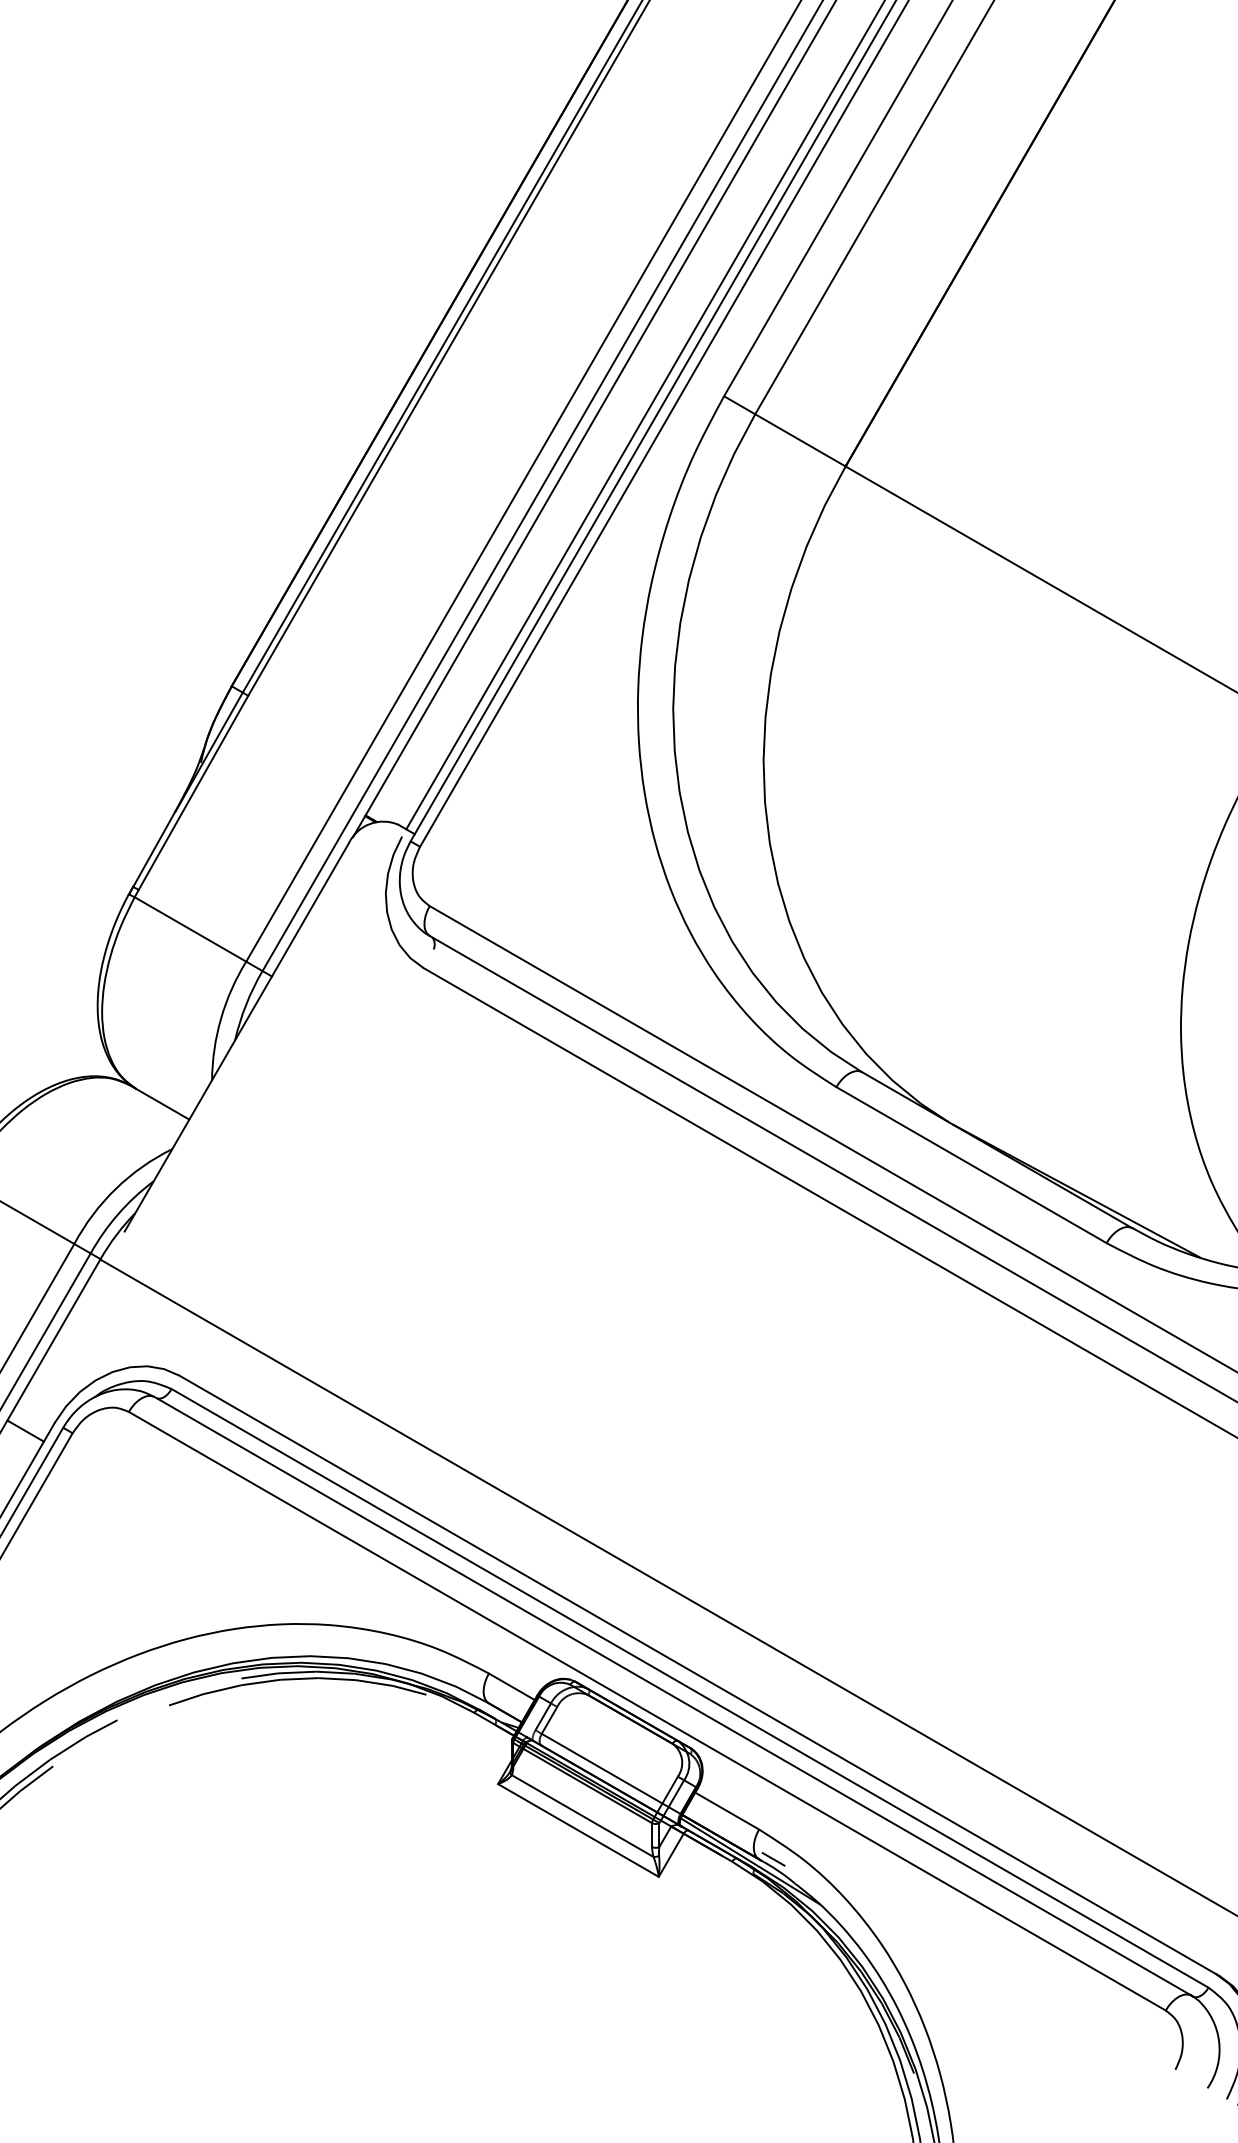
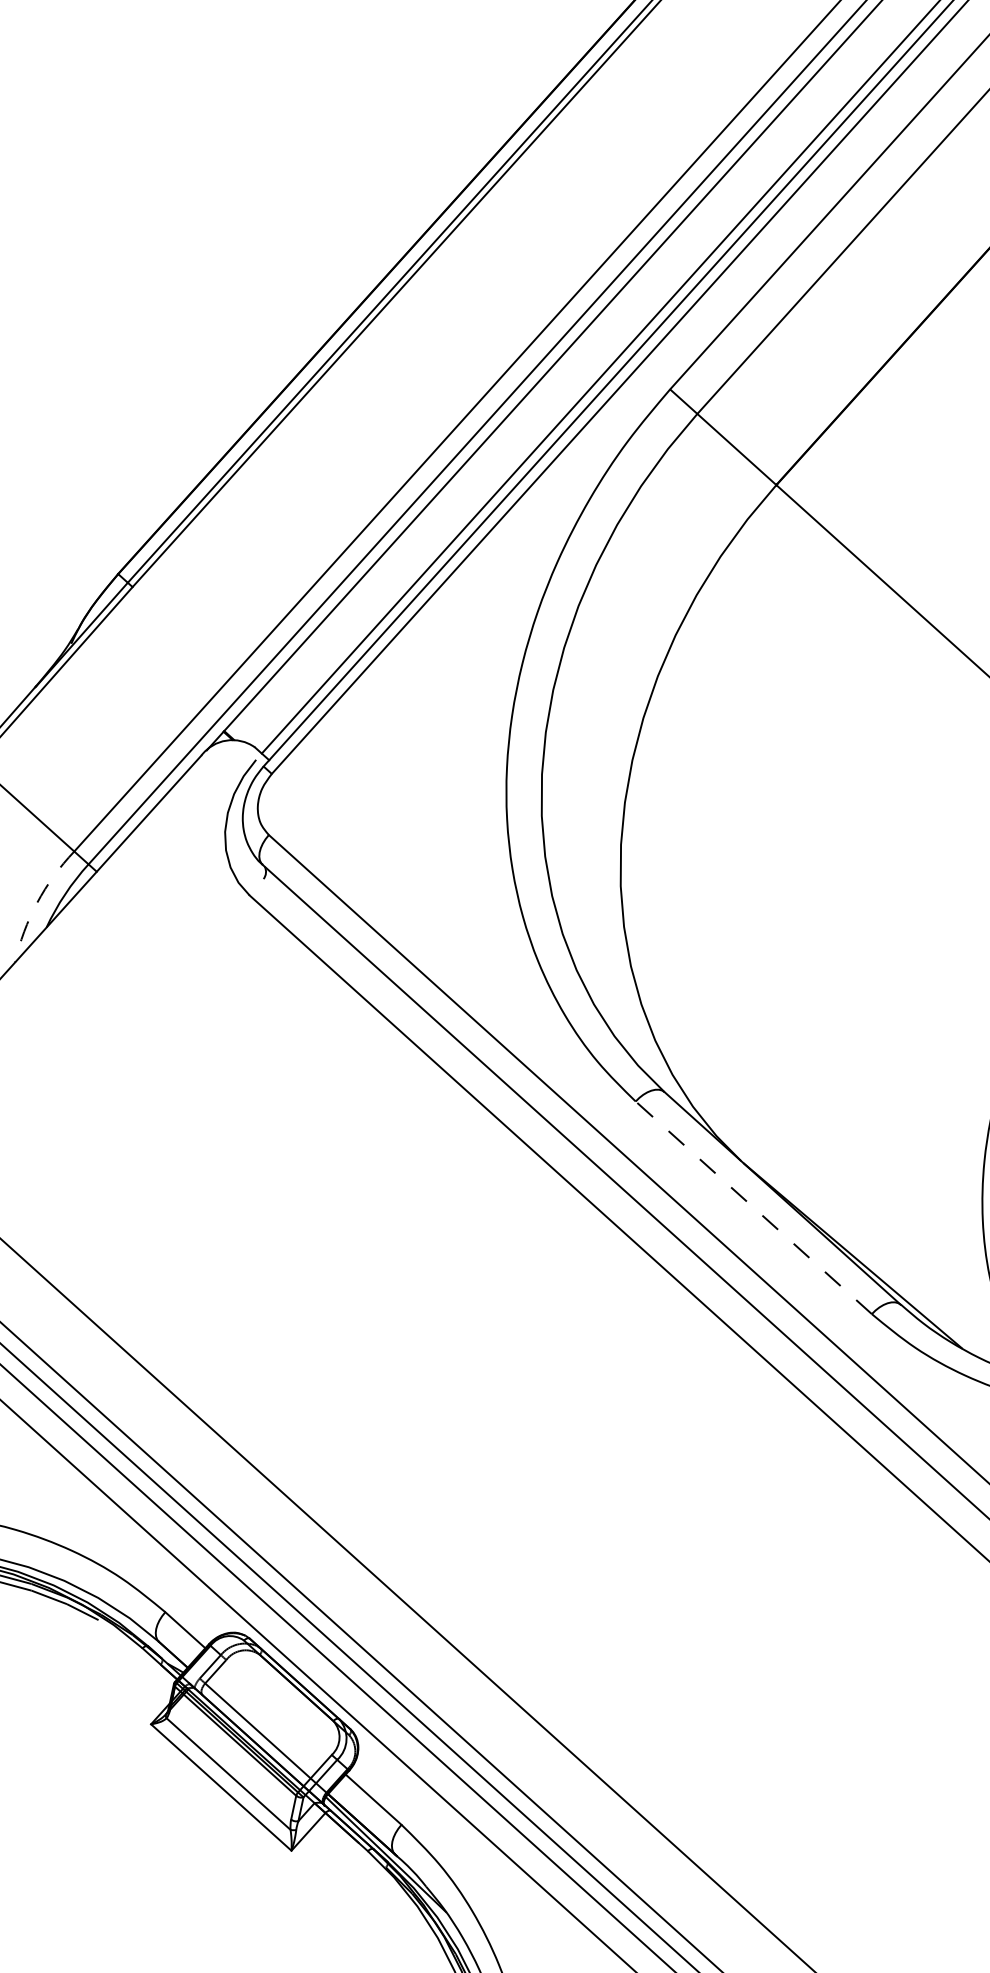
arc: (221, 1018) -> (37, 902), solid -> dashed
line: (971, 1165) -> (753, 1208), solid -> dashed
line: (773, 1859) -> (409, 1857), removed

